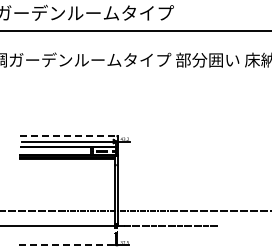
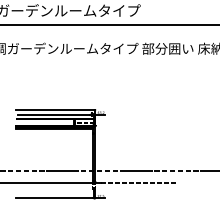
line: (68, 136) -> (55, 110), dashed -> solid
line: (67, 245) -> (54, 198), dashed -> solid

